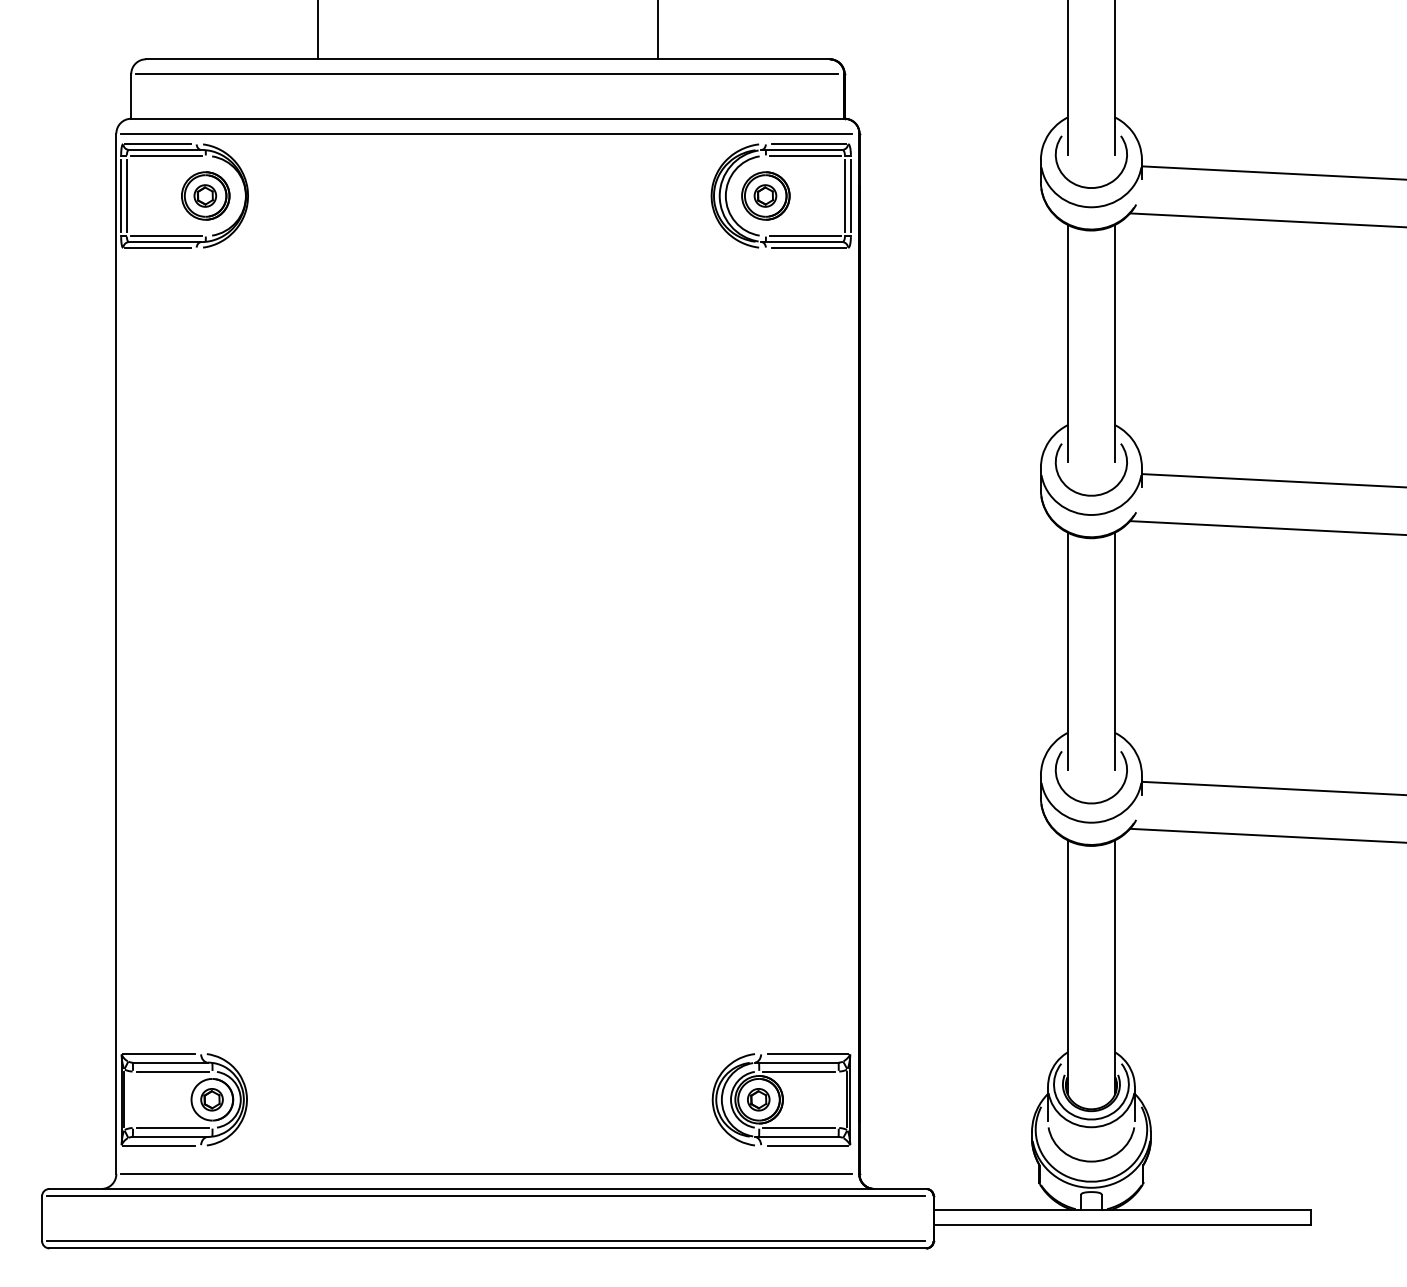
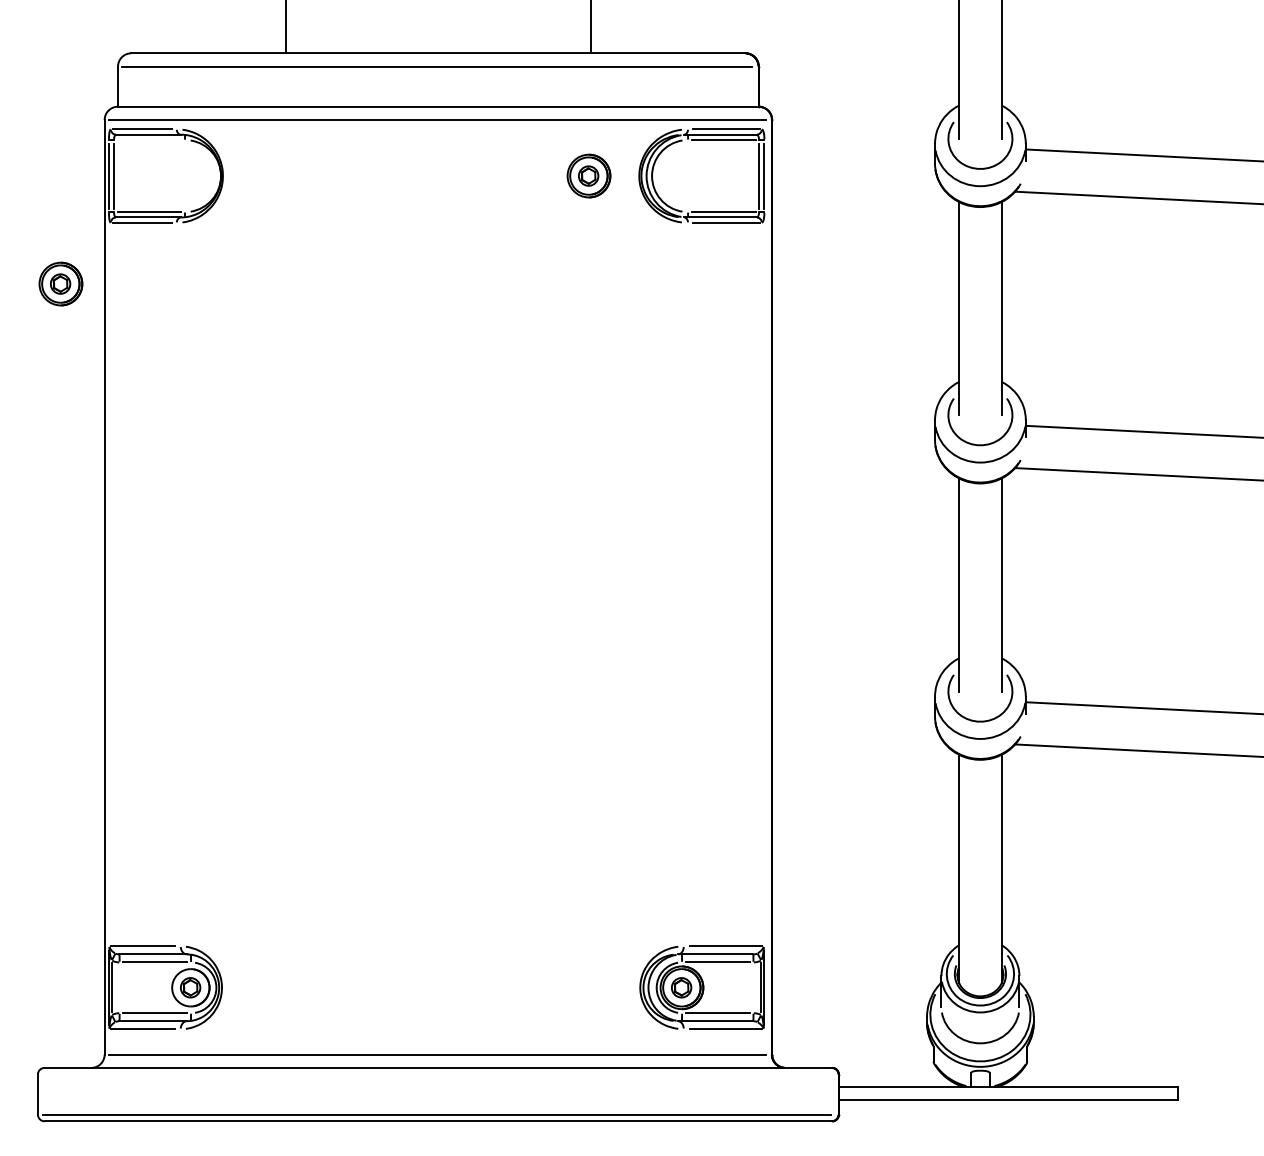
line: (166, 156) -> (149, 140), removed
part: (205, 195) -> (60, 283), moved
part: (765, 195) -> (588, 175), moved
line: (485, 1196) -> (436, 1074), removed

